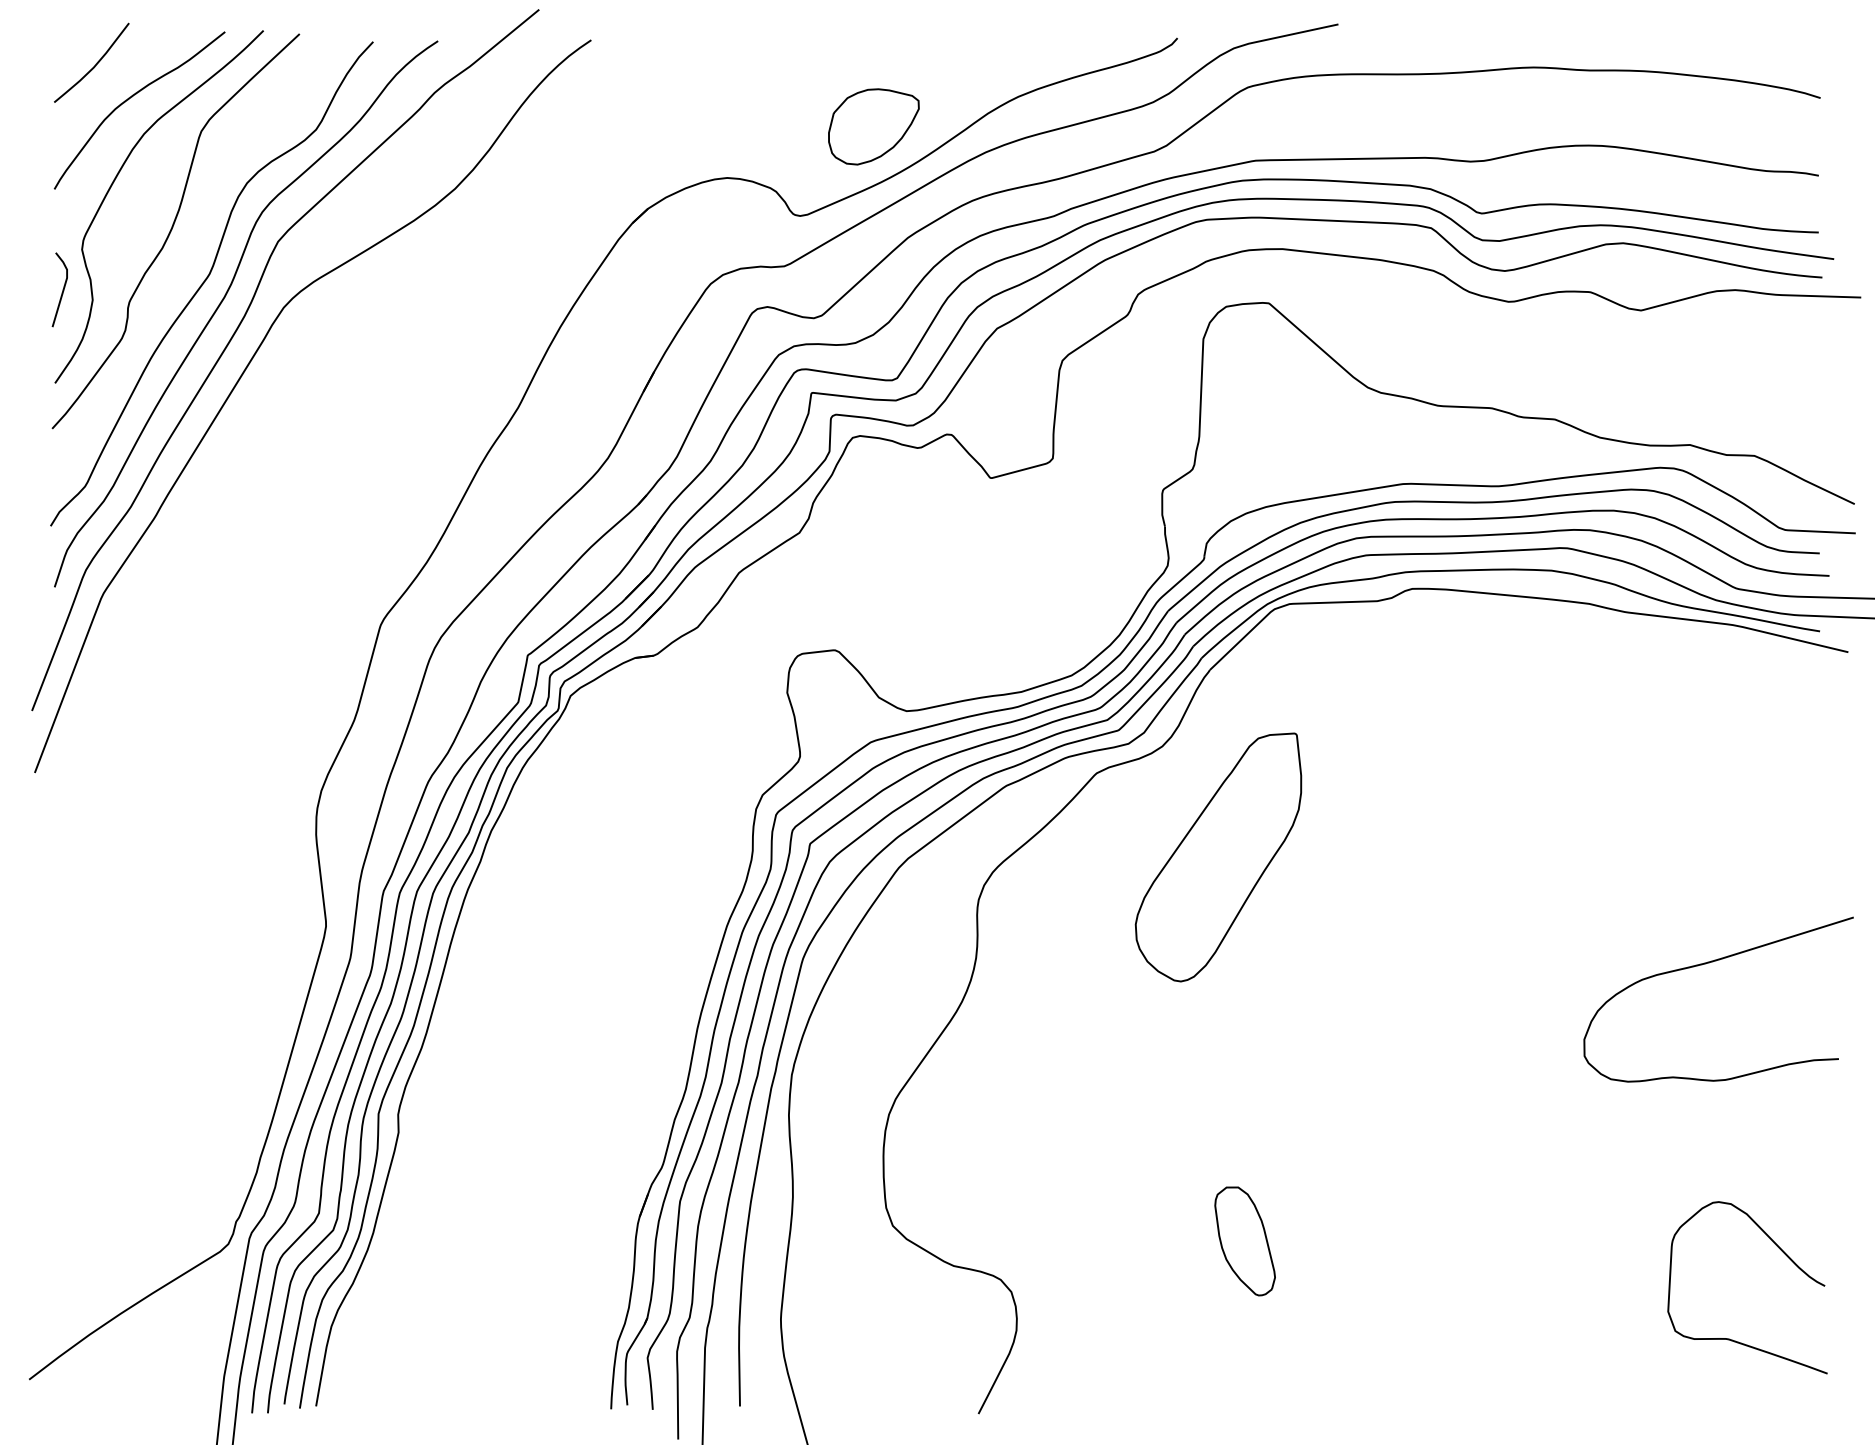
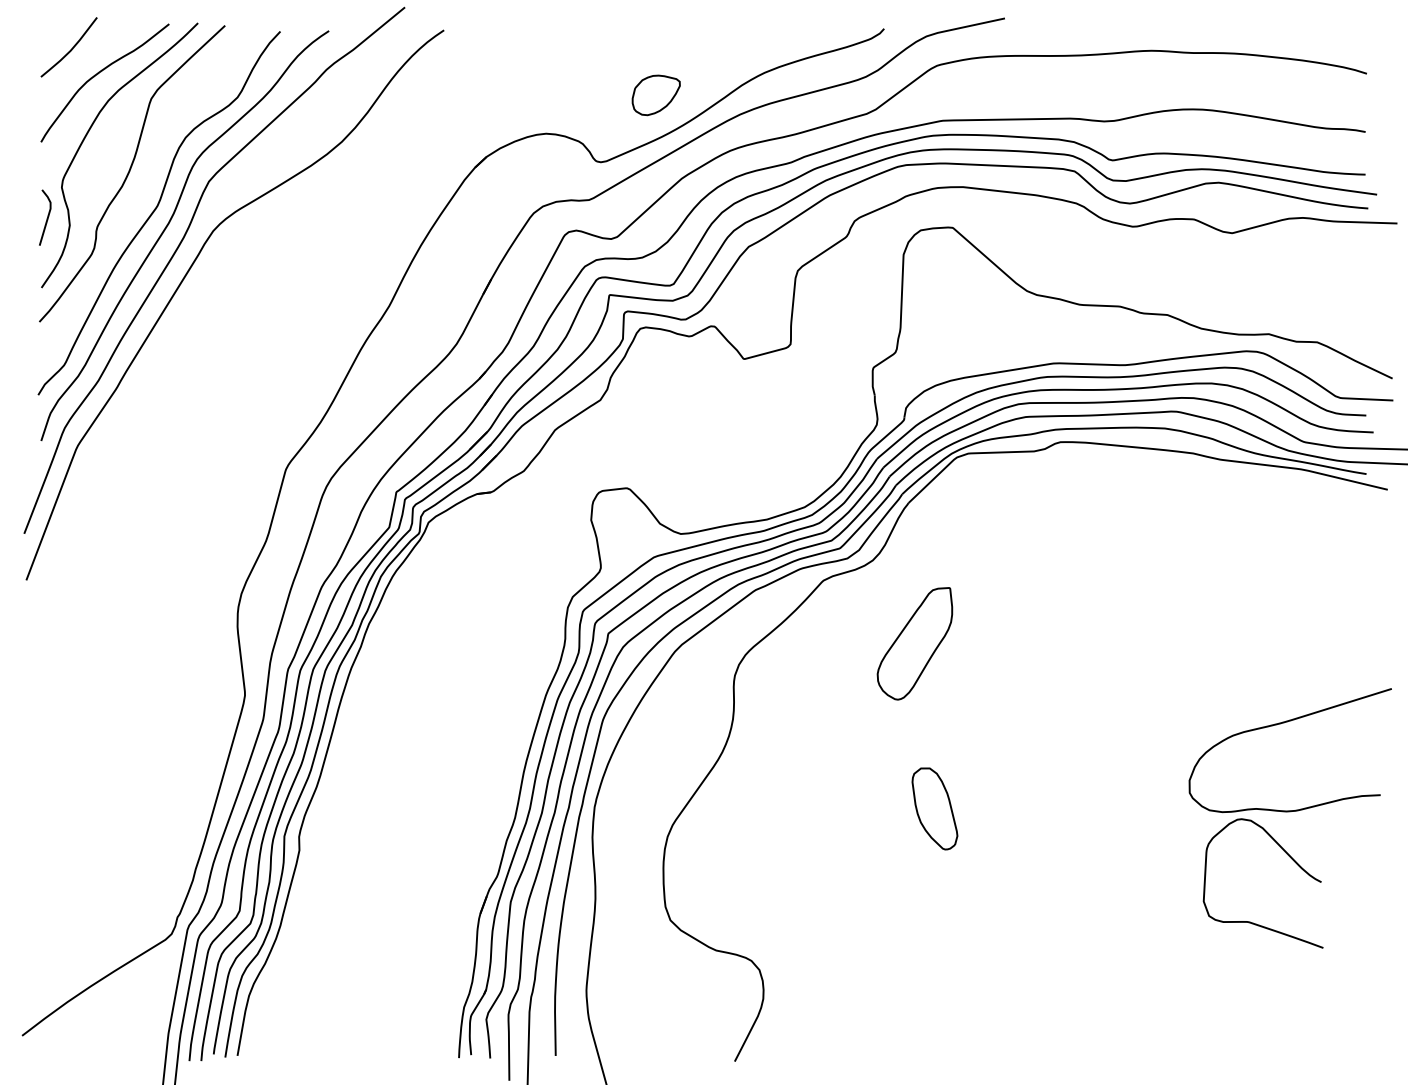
part: (873, 126) -> (655, 95), size x0.7
part: (1218, 857) -> (914, 643), size x0.6
part: (1244, 1241) -> (934, 808), moved
curve: (1782, 1252) -> (1289, 857), moved

